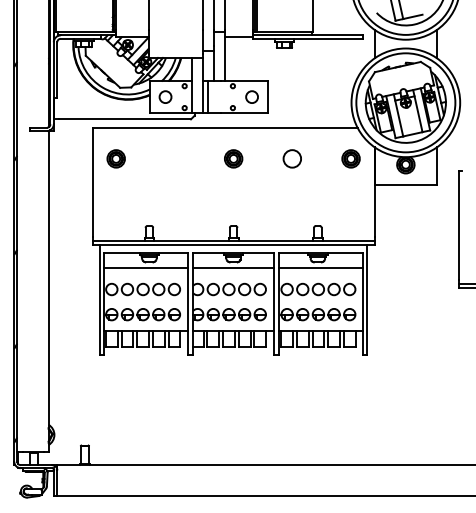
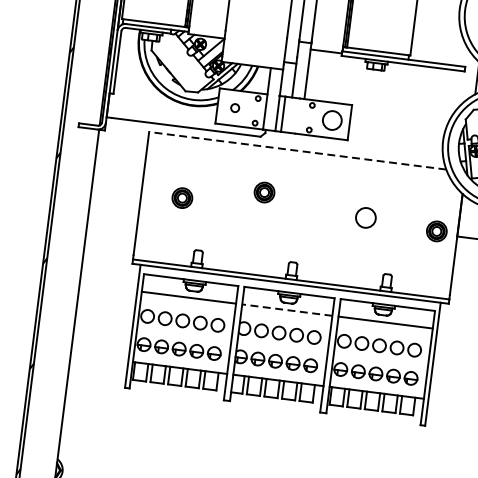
circle: (165, 96) -> (235, 107), size x0.6
circle: (251, 96) -> (331, 119), size x1.4
line: (224, 127) -> (297, 150), solid -> dashed
part: (115, 158) -> (181, 197), moved
part: (233, 158) -> (264, 192), moved
circle: (291, 158) -> (365, 217), moved
part: (350, 158) -> (436, 230), moved
line: (233, 268) -> (287, 310), solid -> dashed

